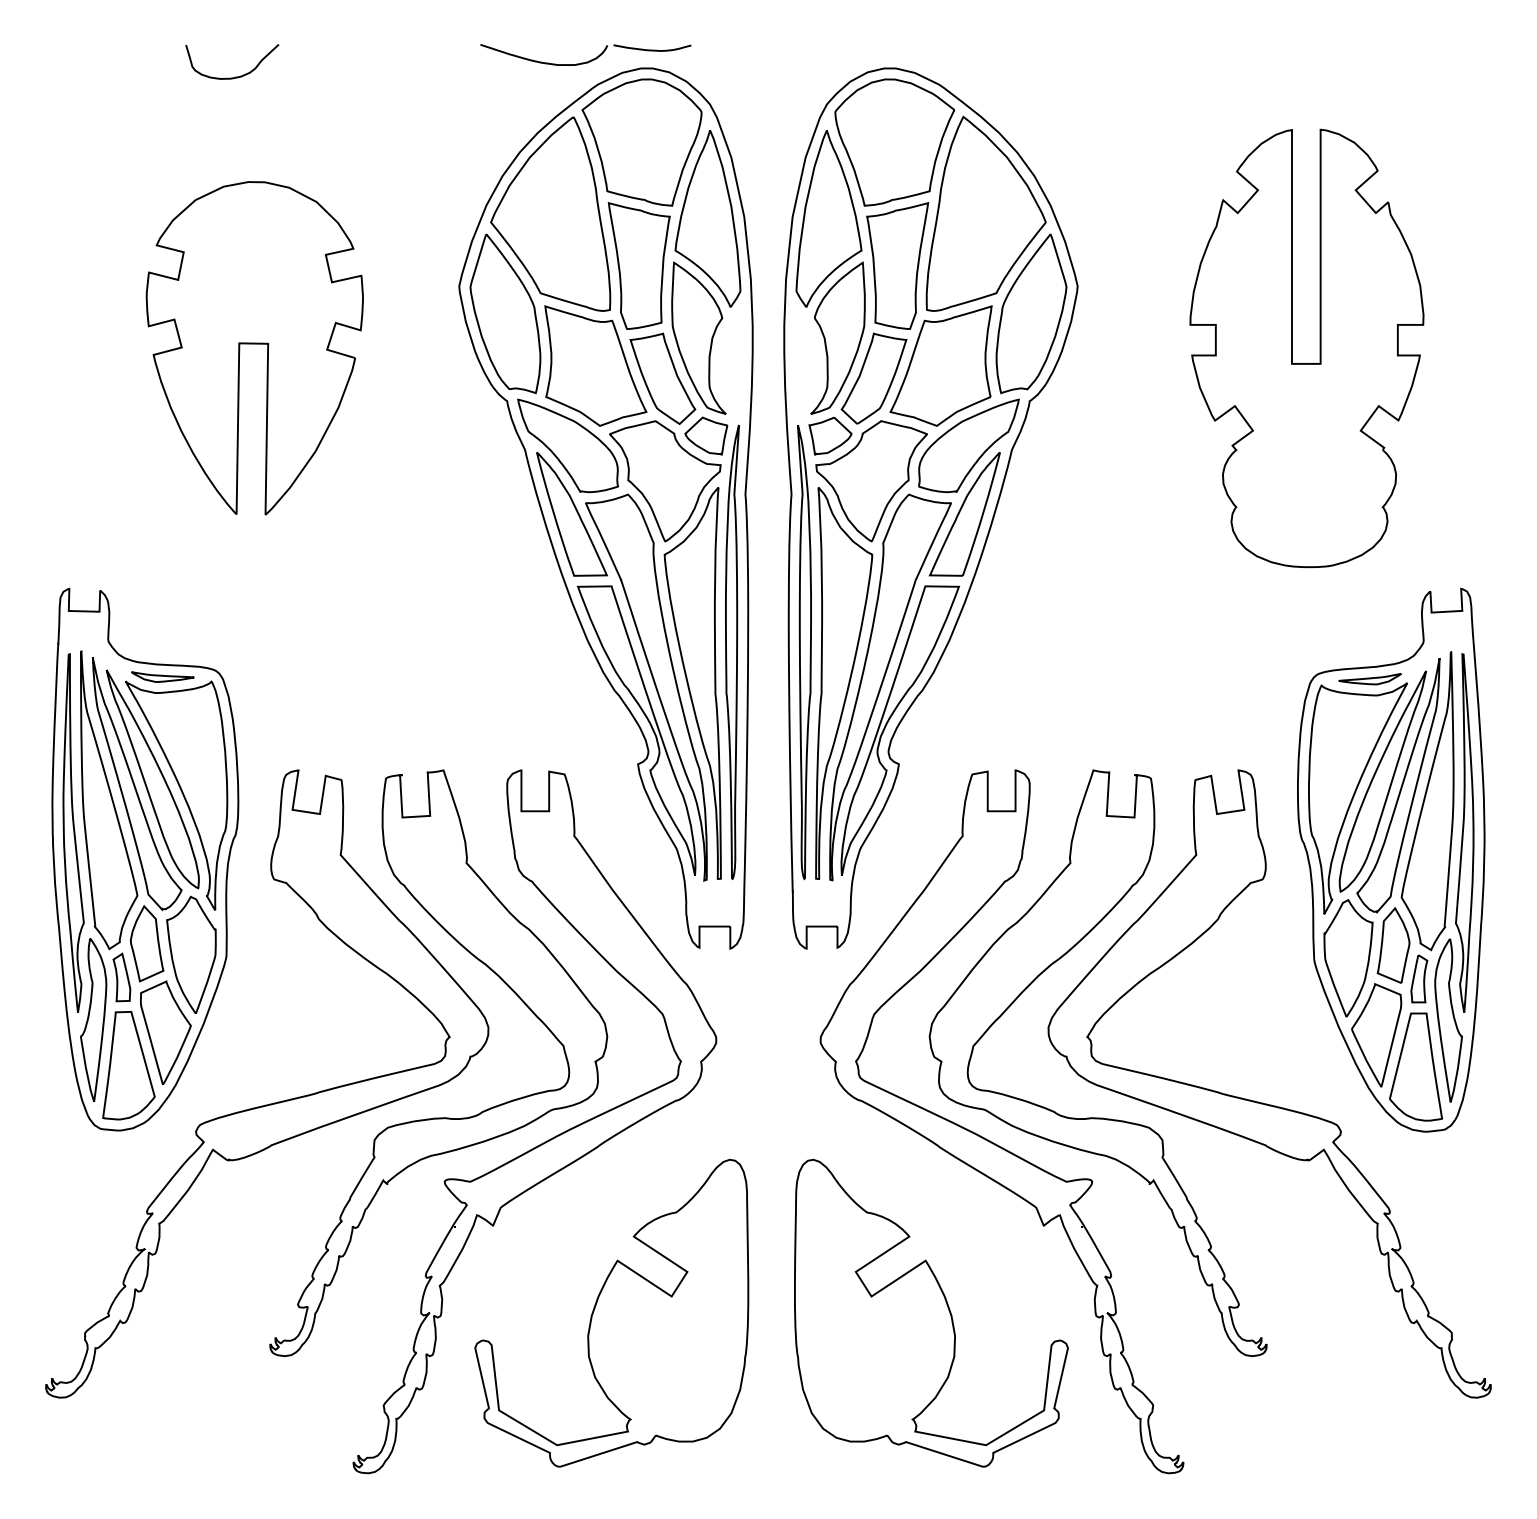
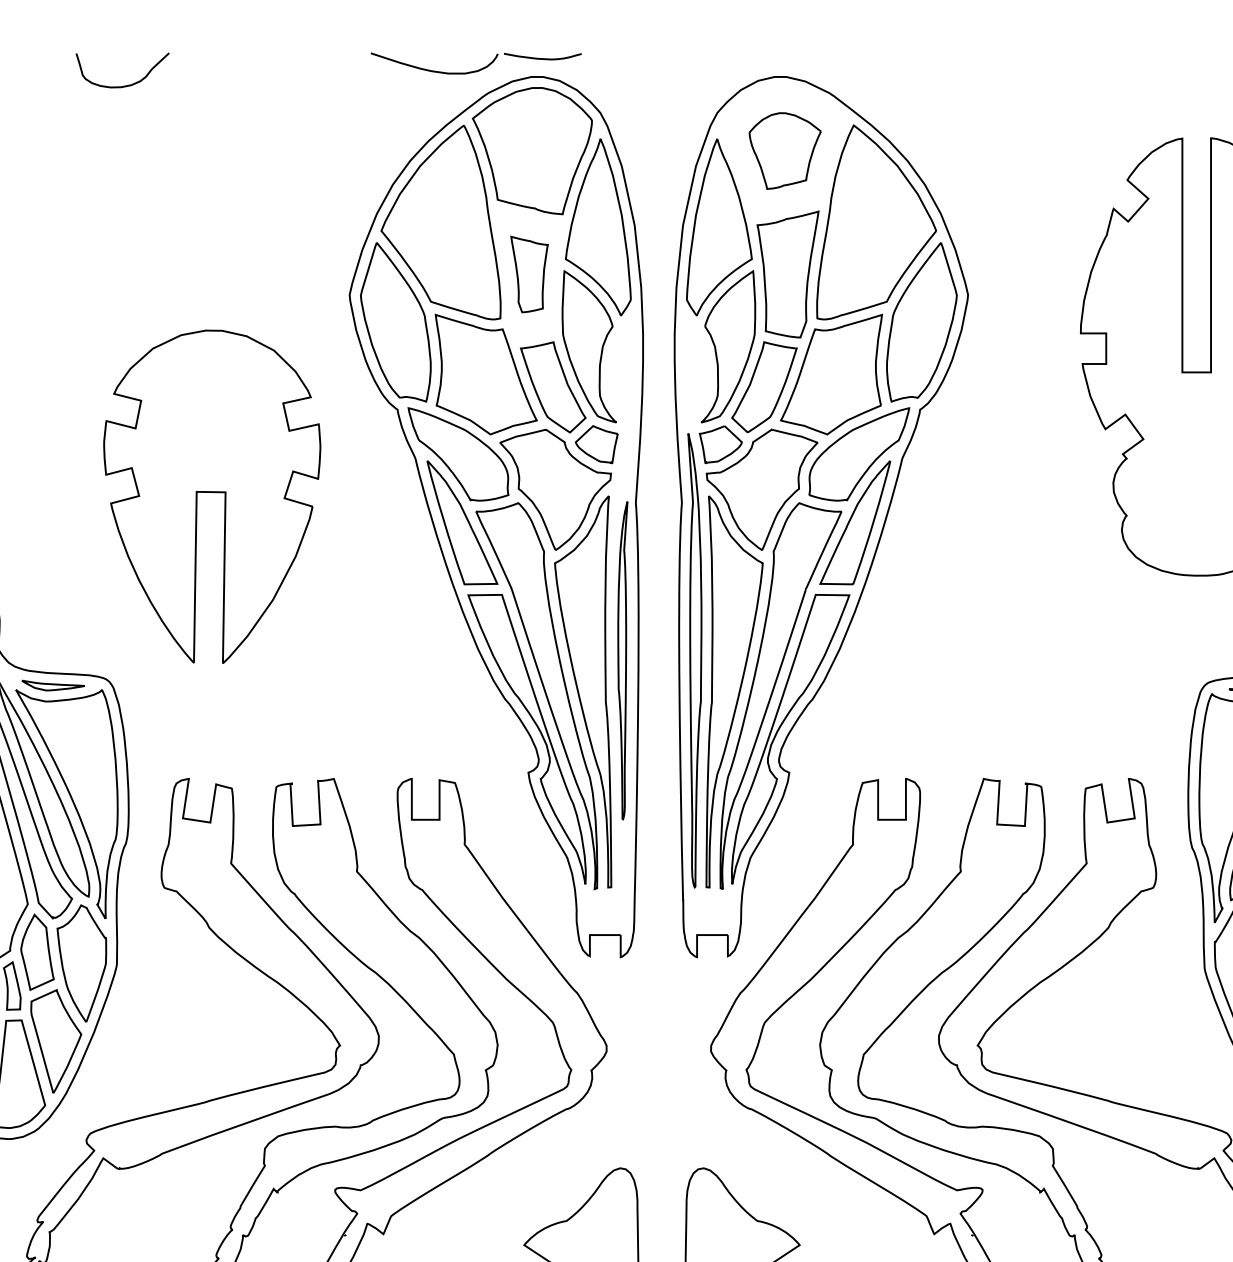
part: (894, 142) -> (784, 151), size x0.6
part: (638, 265) -> (528, 274), size x0.6
part: (254, 348) -> (211, 497), moved
part: (732, 651) -> (622, 660), size x0.7

